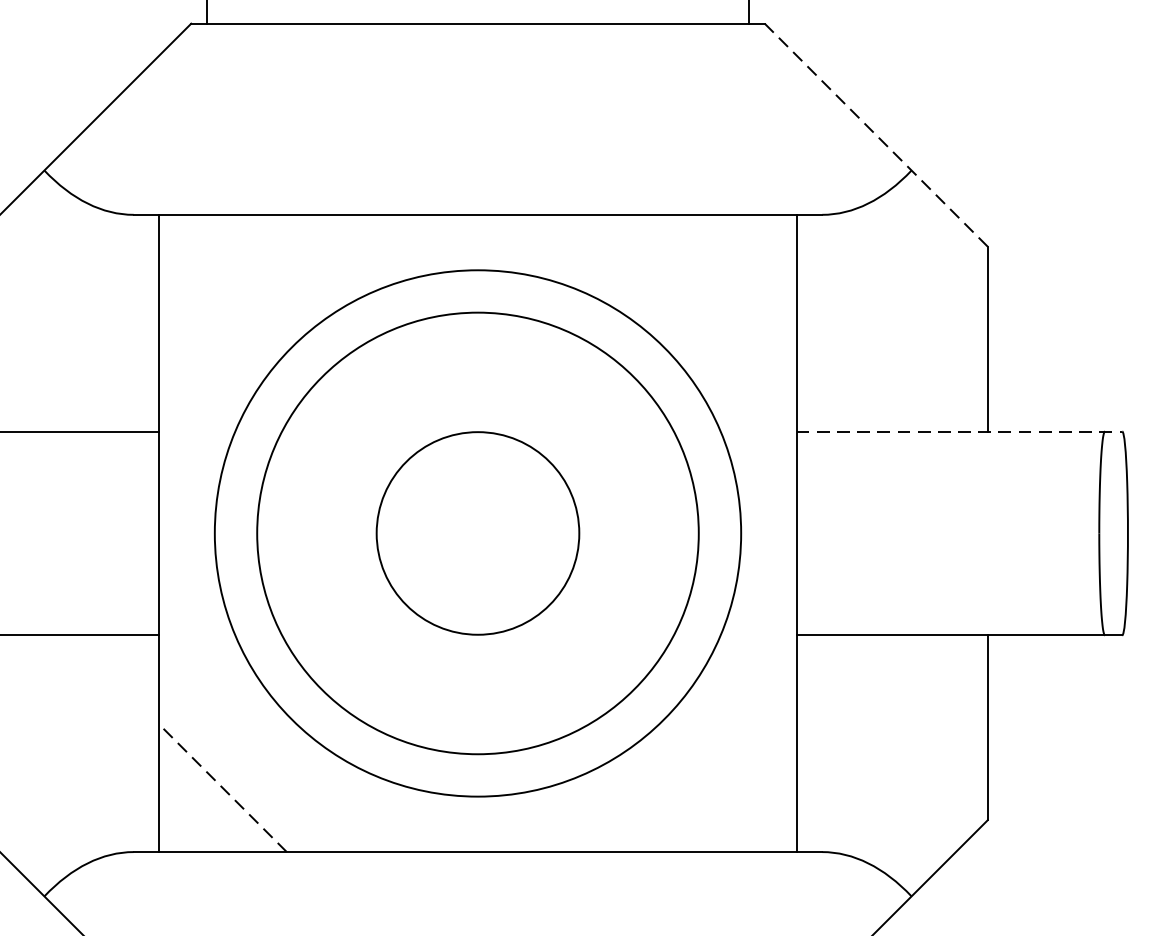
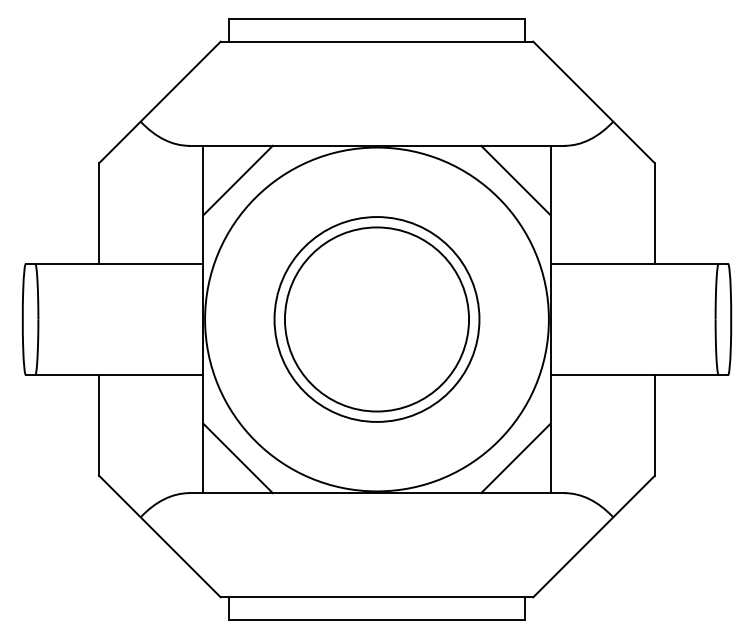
line: (877, 135) -> (594, 102), dashed -> solid
line: (222, 278) -> (237, 180), added
line: (732, 278) -> (515, 180), added
line: (959, 430) -> (639, 263), dashed -> solid
circle: (477, 533) -> (376, 319), size x0.71
circle: (477, 533) -> (376, 319), size x1.43
circle: (477, 533) -> (376, 319), size x1.67
line: (222, 788) -> (237, 458), dashed -> solid
line: (732, 788) -> (515, 458), added

